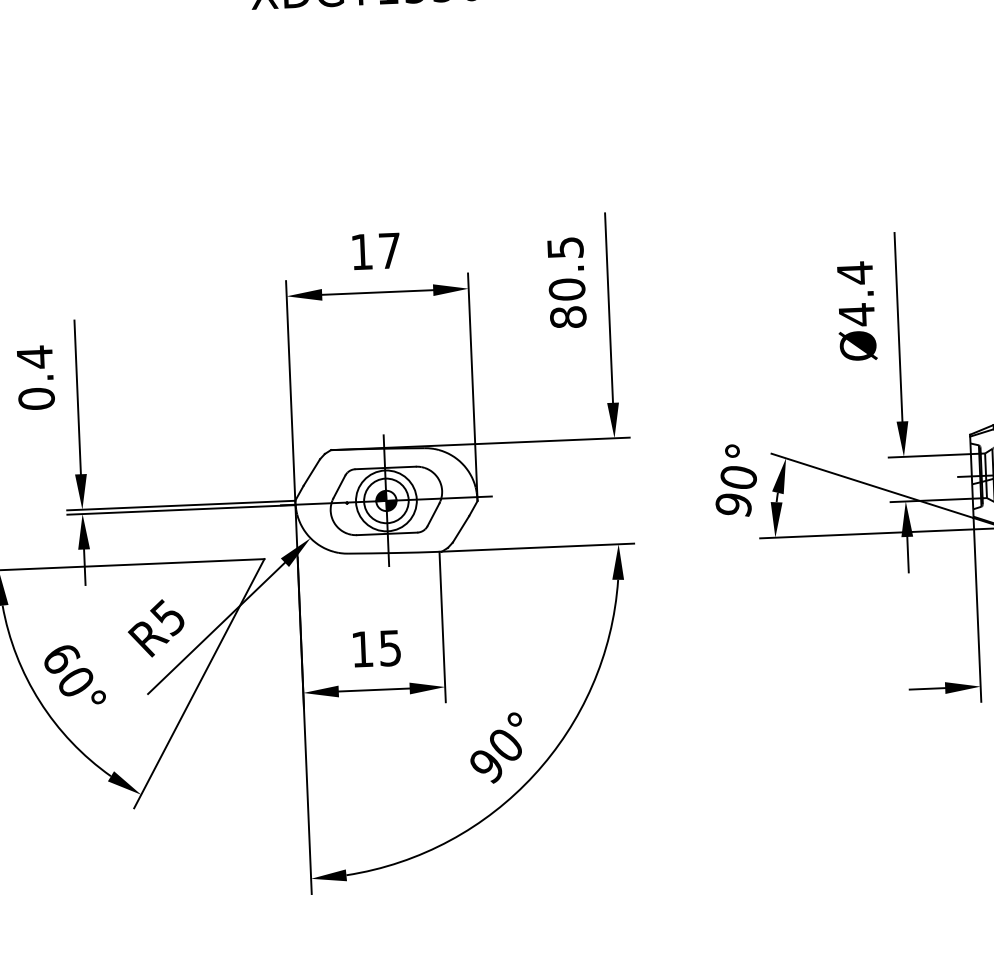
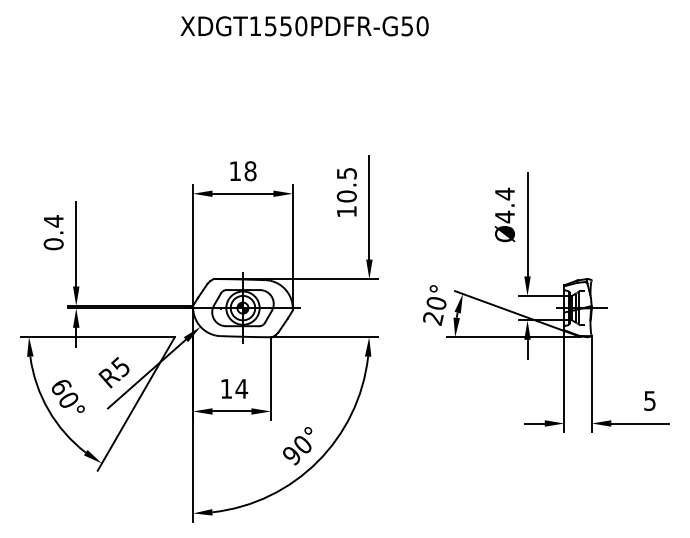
text: (389, 251) -> (250, 171), 17 -> 18
text: (567, 316) -> (346, 211), 80.5 -> 10.5
text: (734, 505) -> (433, 318), 90° -> 20°
text: (389, 647) -> (241, 388), 15 -> 14

